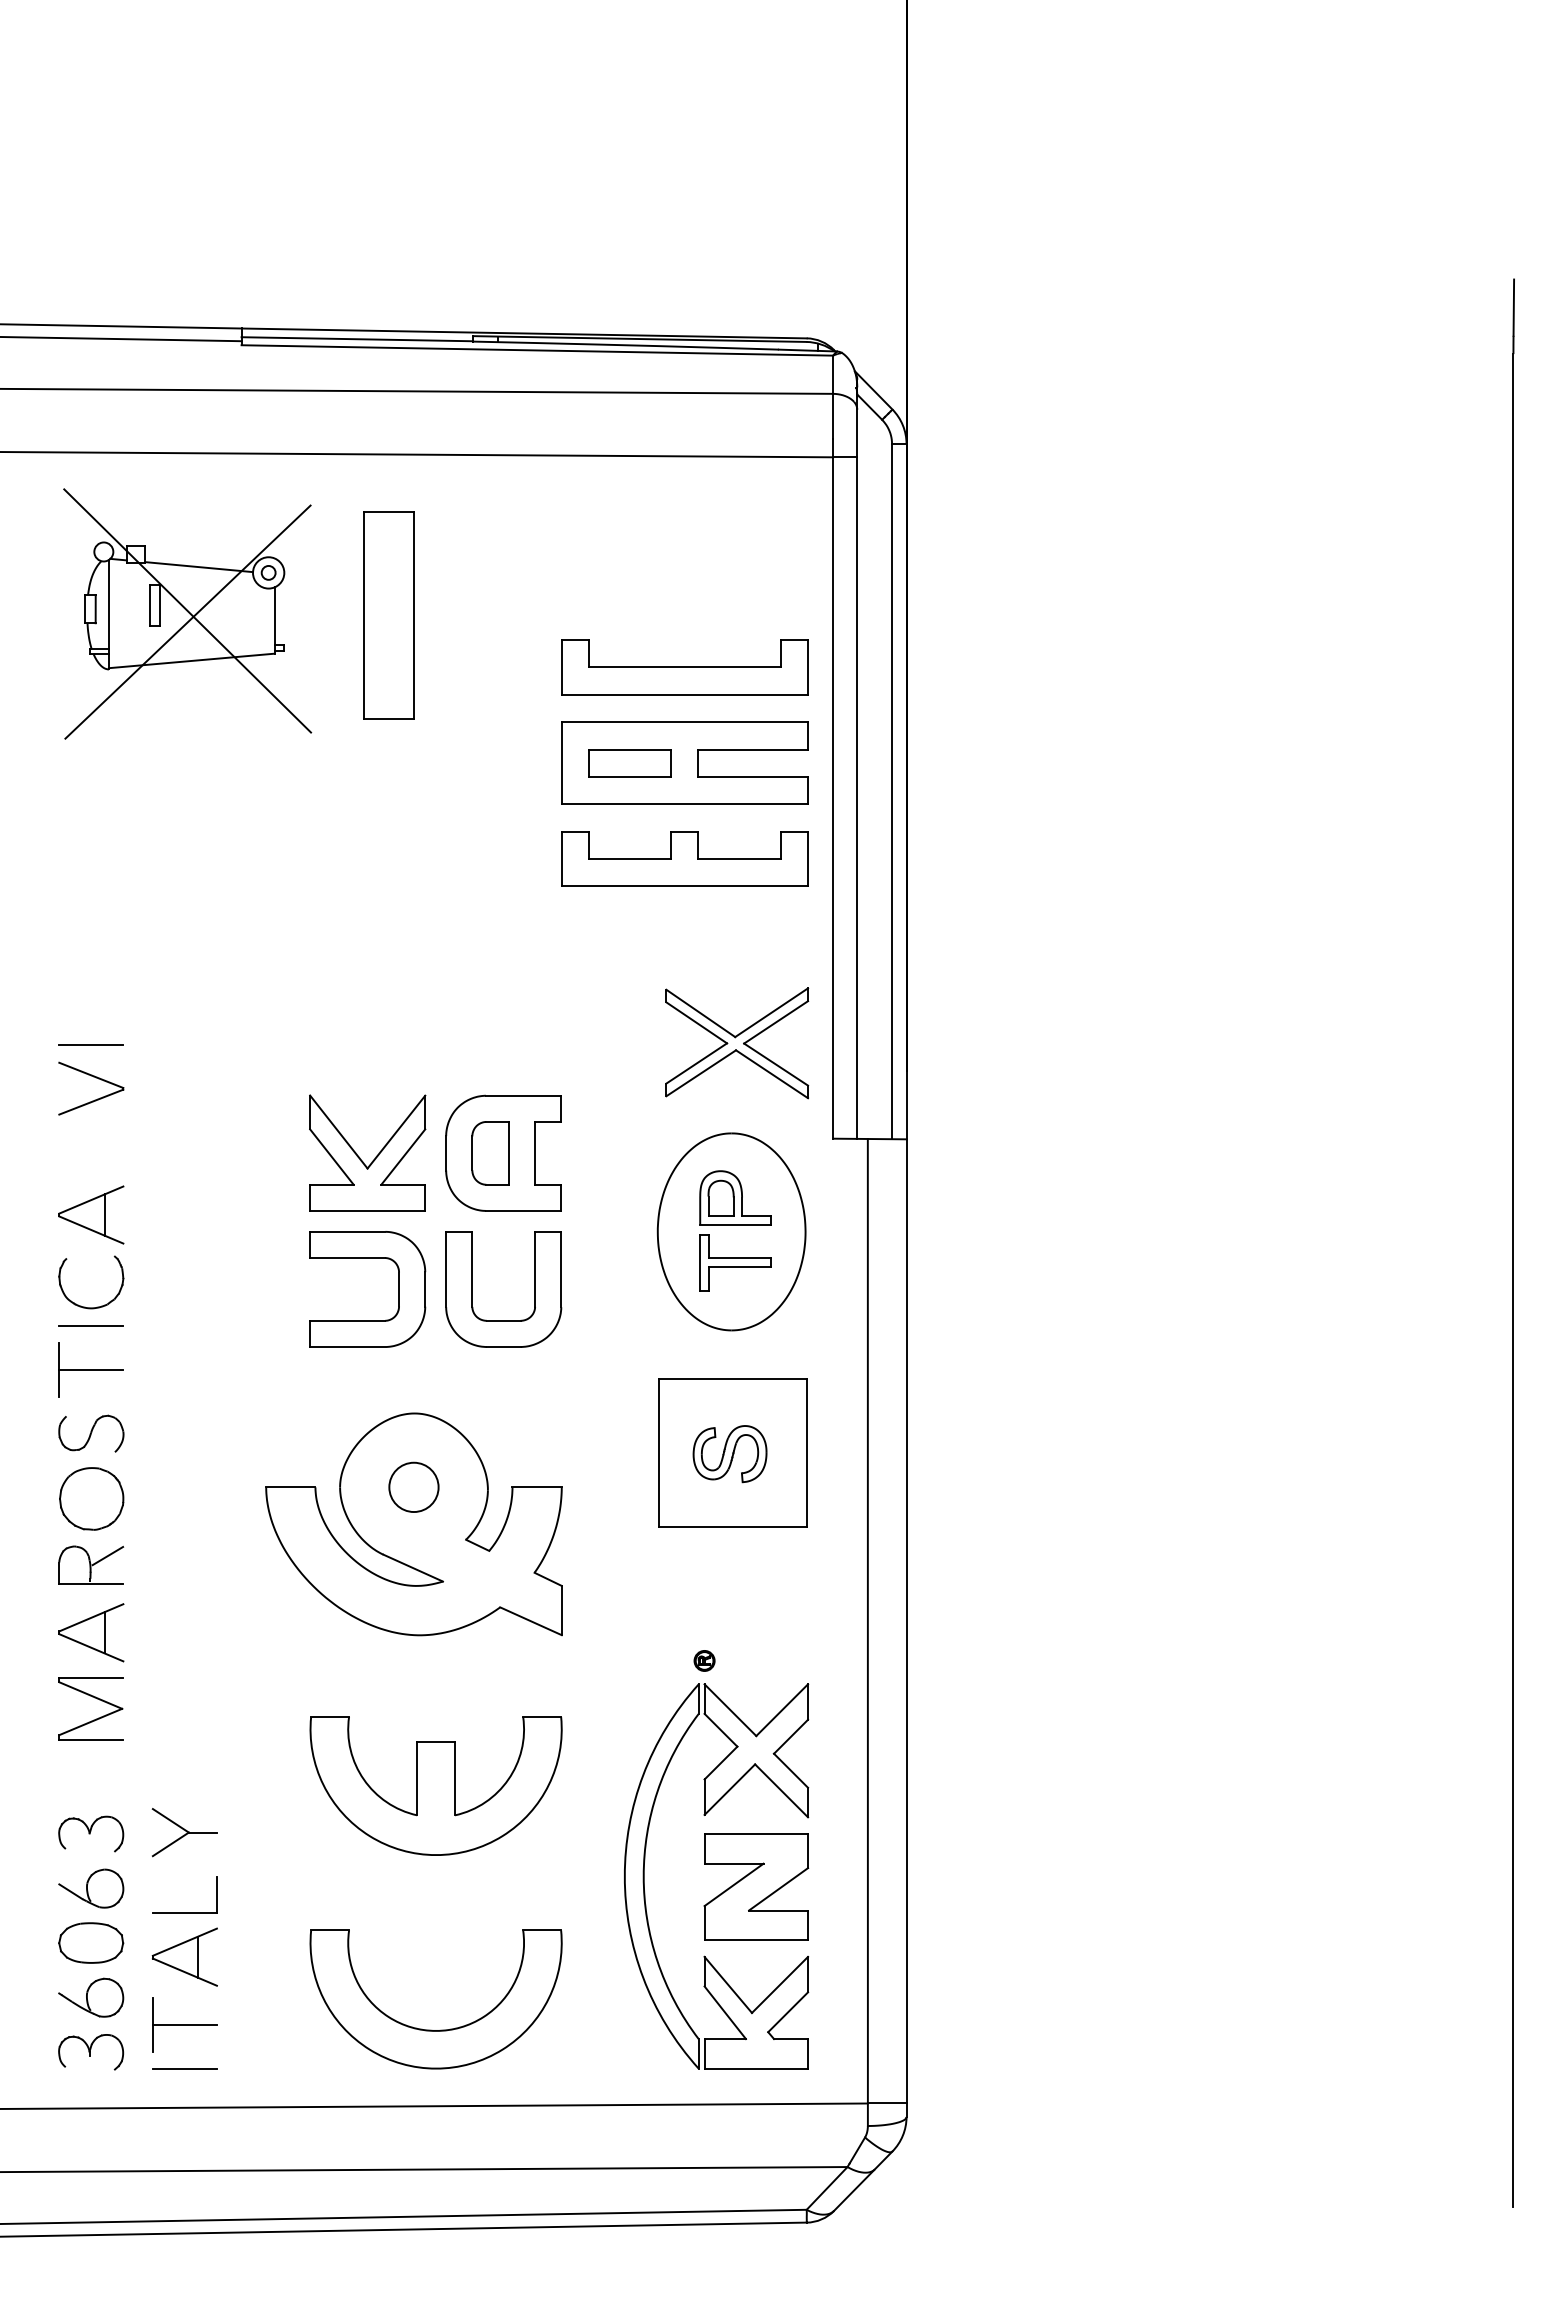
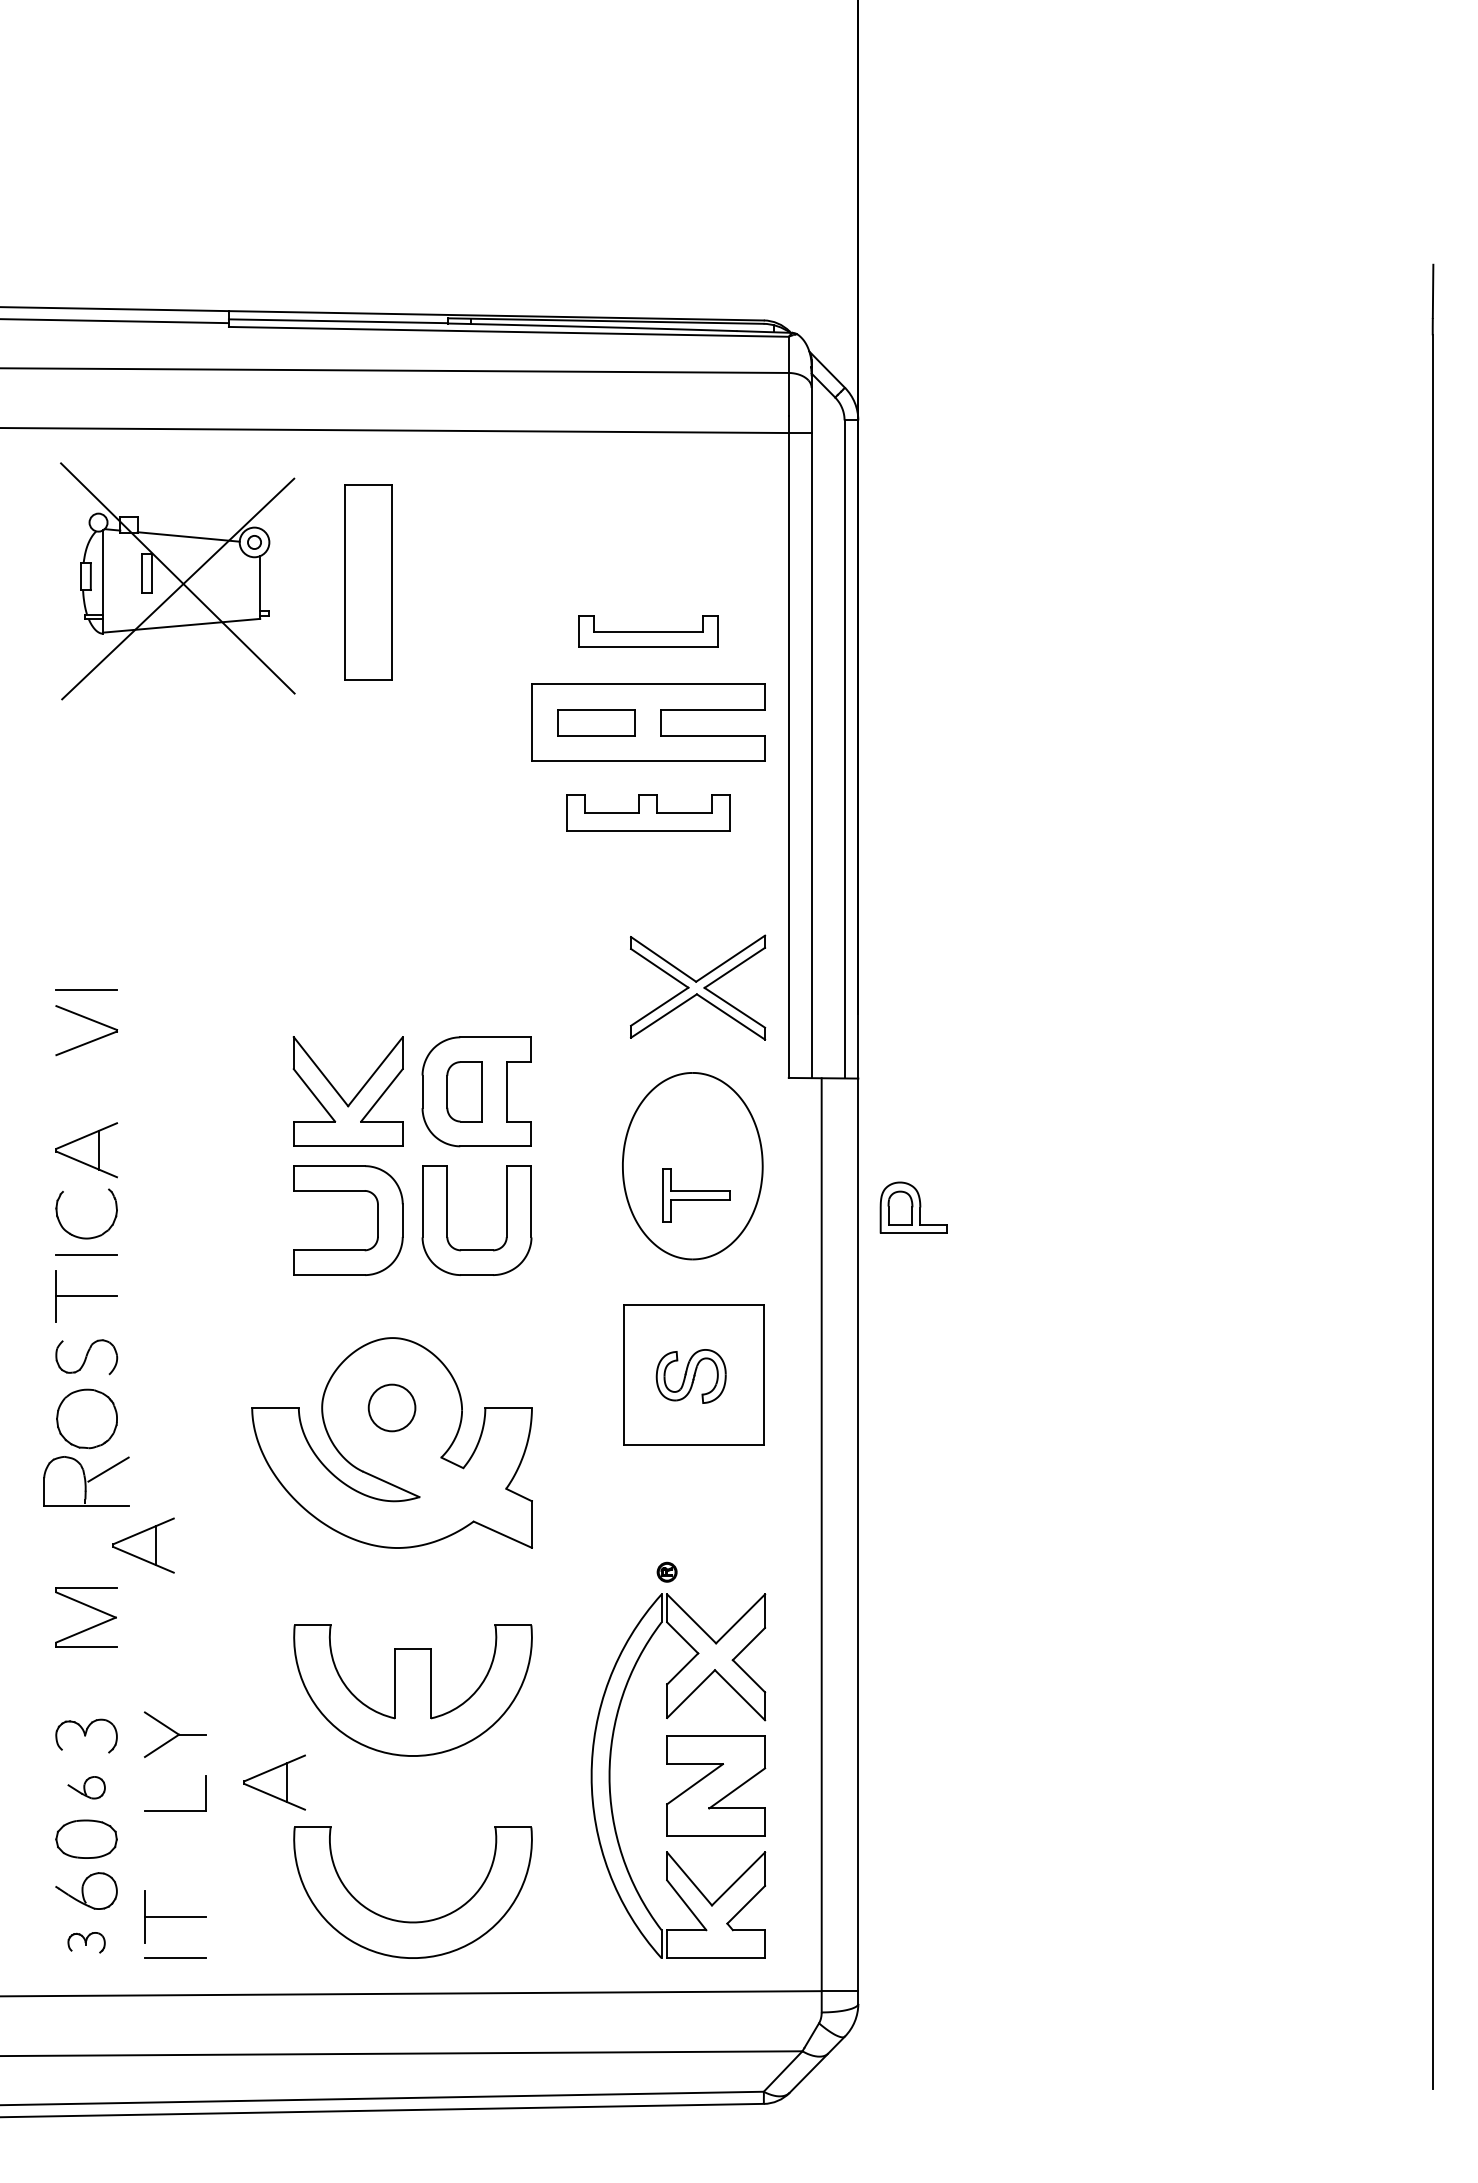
part: (684, 667) -> (648, 631), size x0.6
part: (684, 858) -> (648, 812), size x0.7
part: (735, 1197) -> (914, 1207), moved
part: (91, 1564) -> (86, 1480), size x1.4
part: (91, 1632) -> (143, 1545), moved
part: (91, 1888) -> (86, 1787), size x0.6
part: (184, 1956) -> (274, 1781), moved
part: (91, 2052) -> (86, 1942), size x0.6

